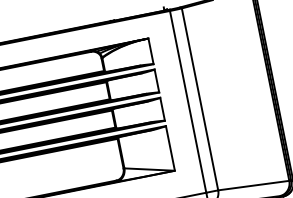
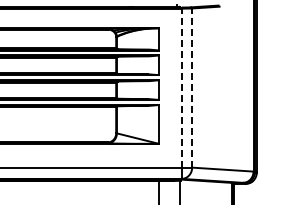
line: (200, 99) -> (192, 88), solid -> dashed
line: (187, 101) -> (181, 87), solid -> dashed

